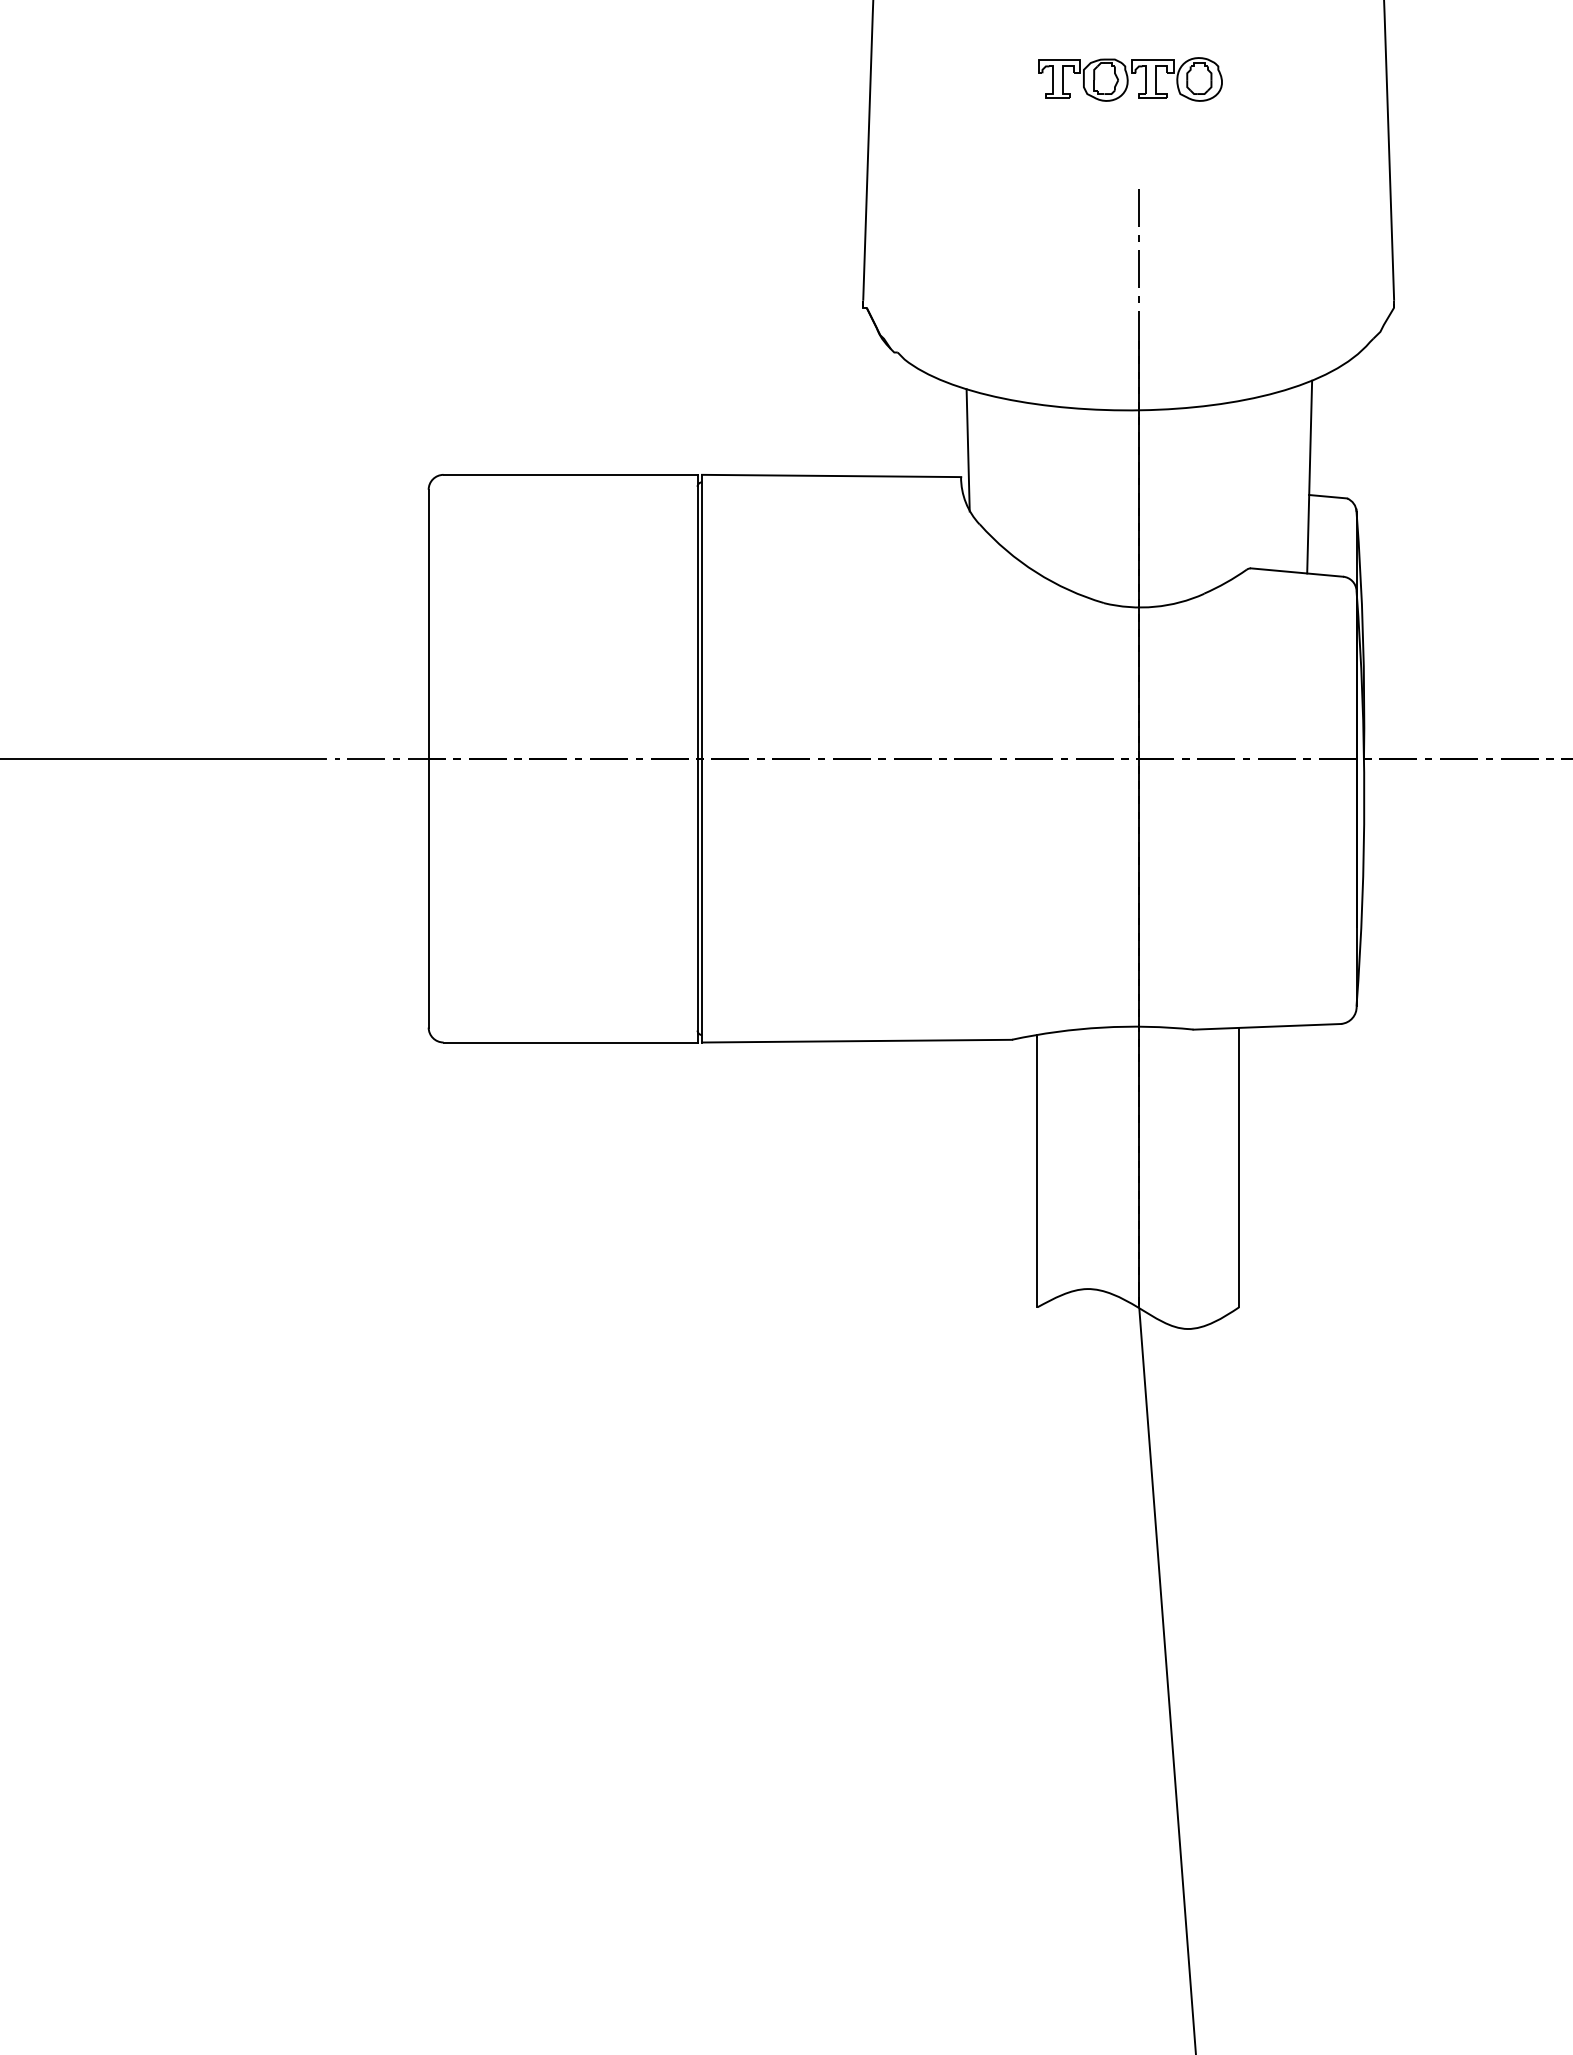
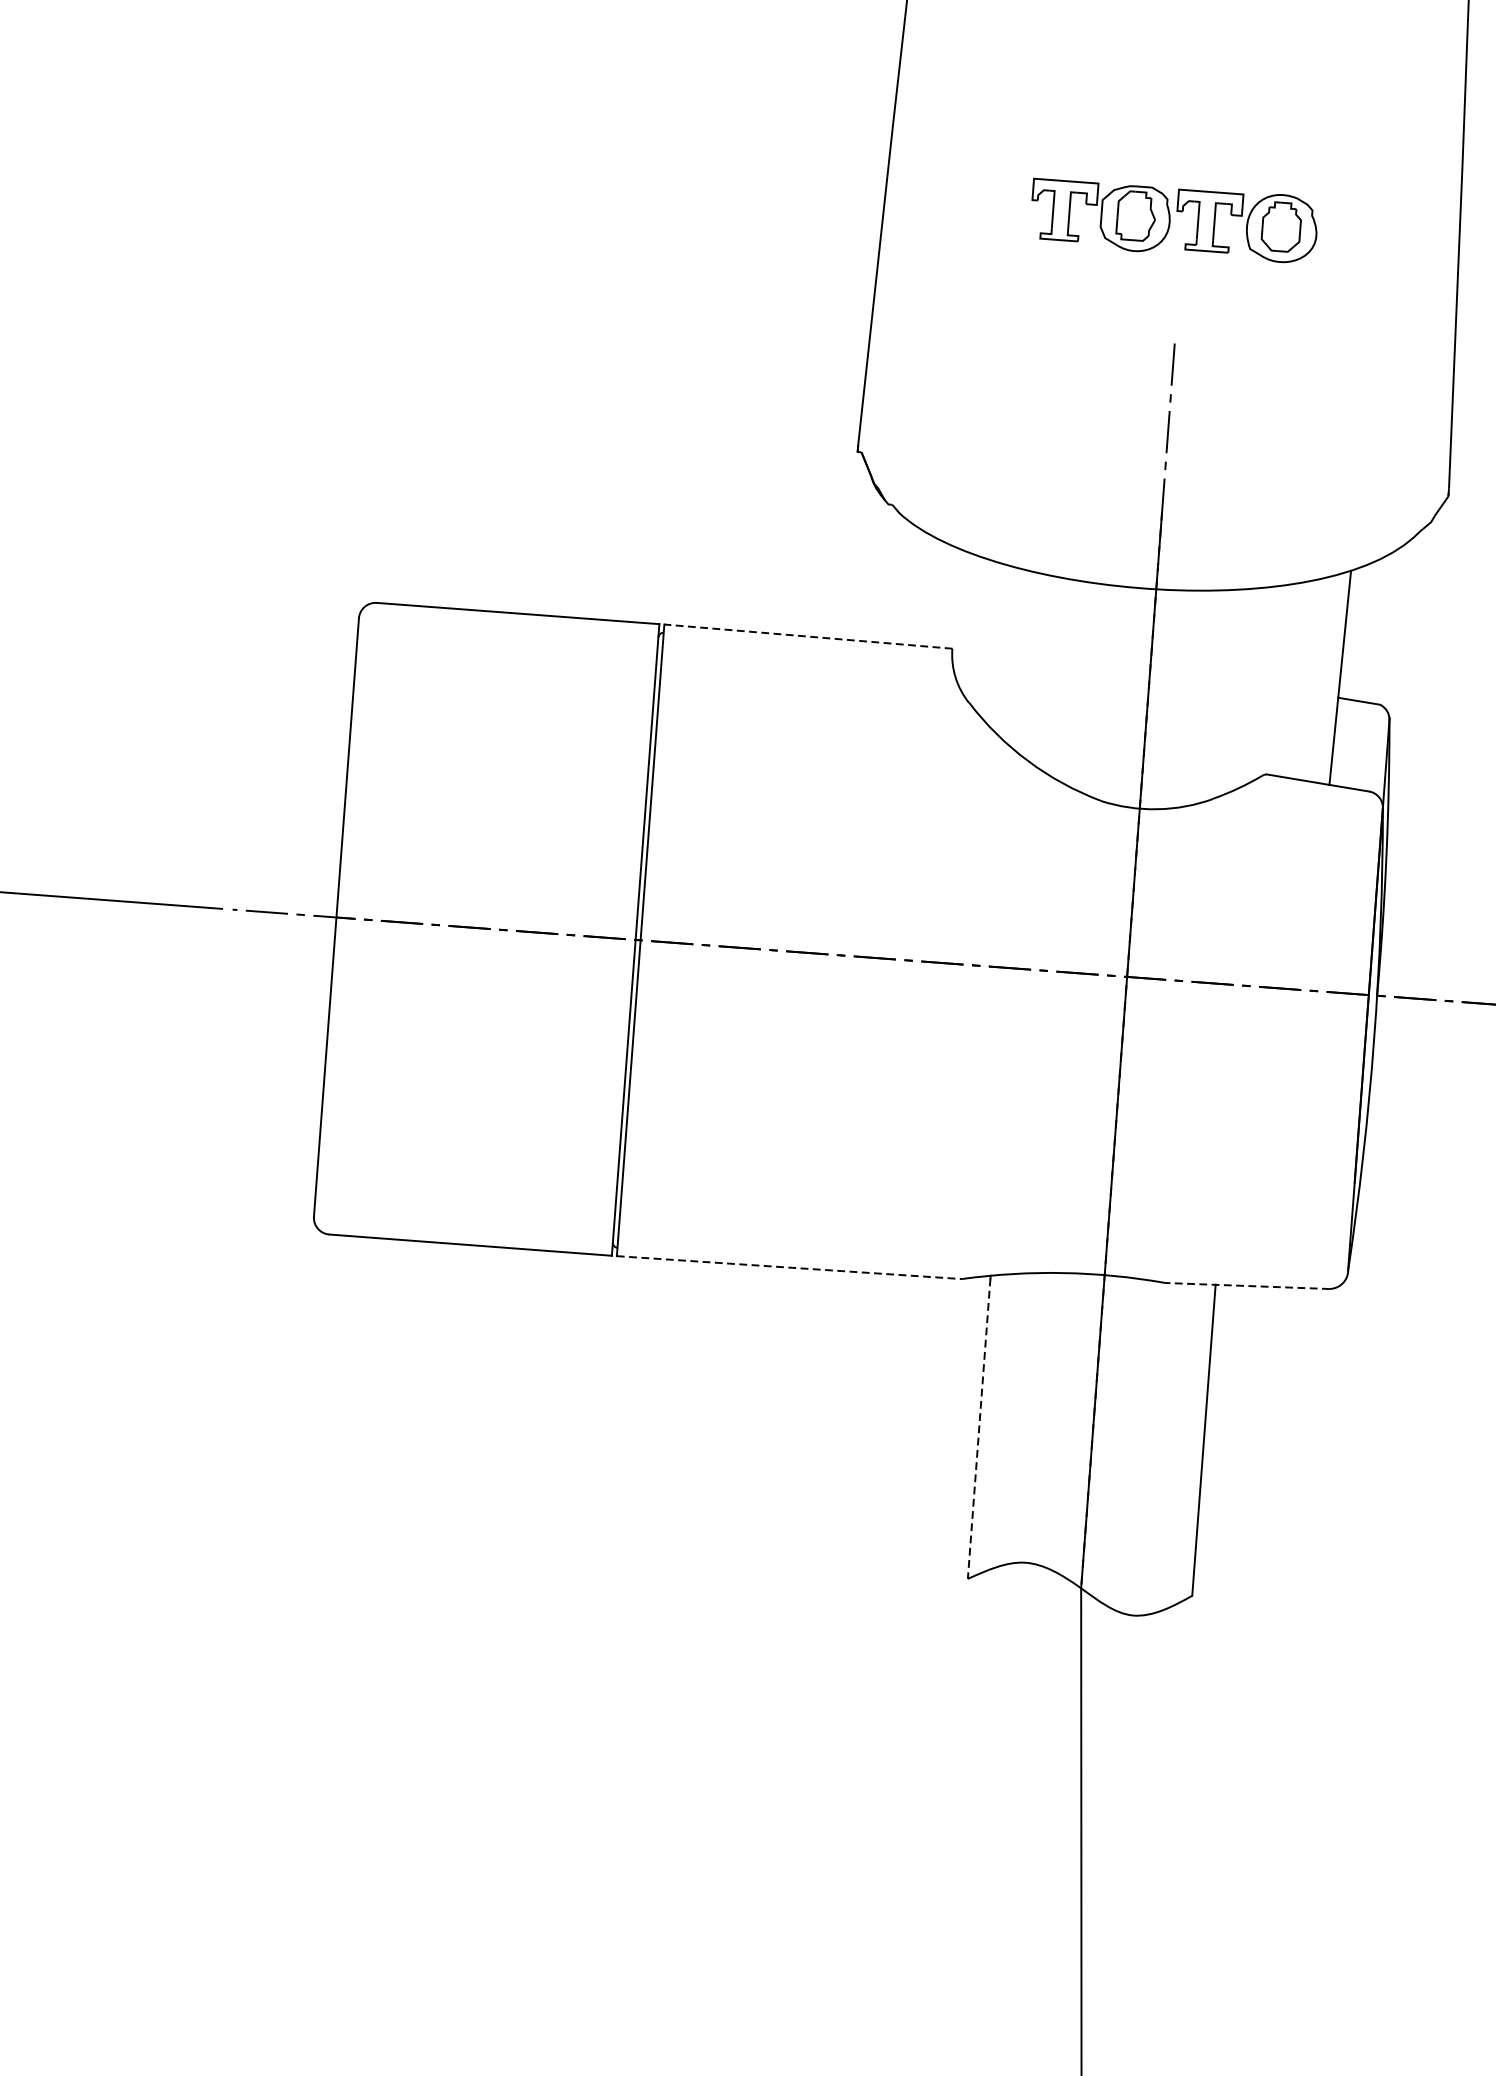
part: (1130, 79) -> (1174, 220), size x1.4
line: (967, 450) -> (961, 619), removed
line: (831, 475) -> (808, 636), solid -> dashed
line: (1267, 1026) -> (1247, 1285), solid -> dashed
line: (857, 1041) -> (789, 1268), solid -> dashed
line: (1037, 1172) -> (979, 1428), solid -> dashed

